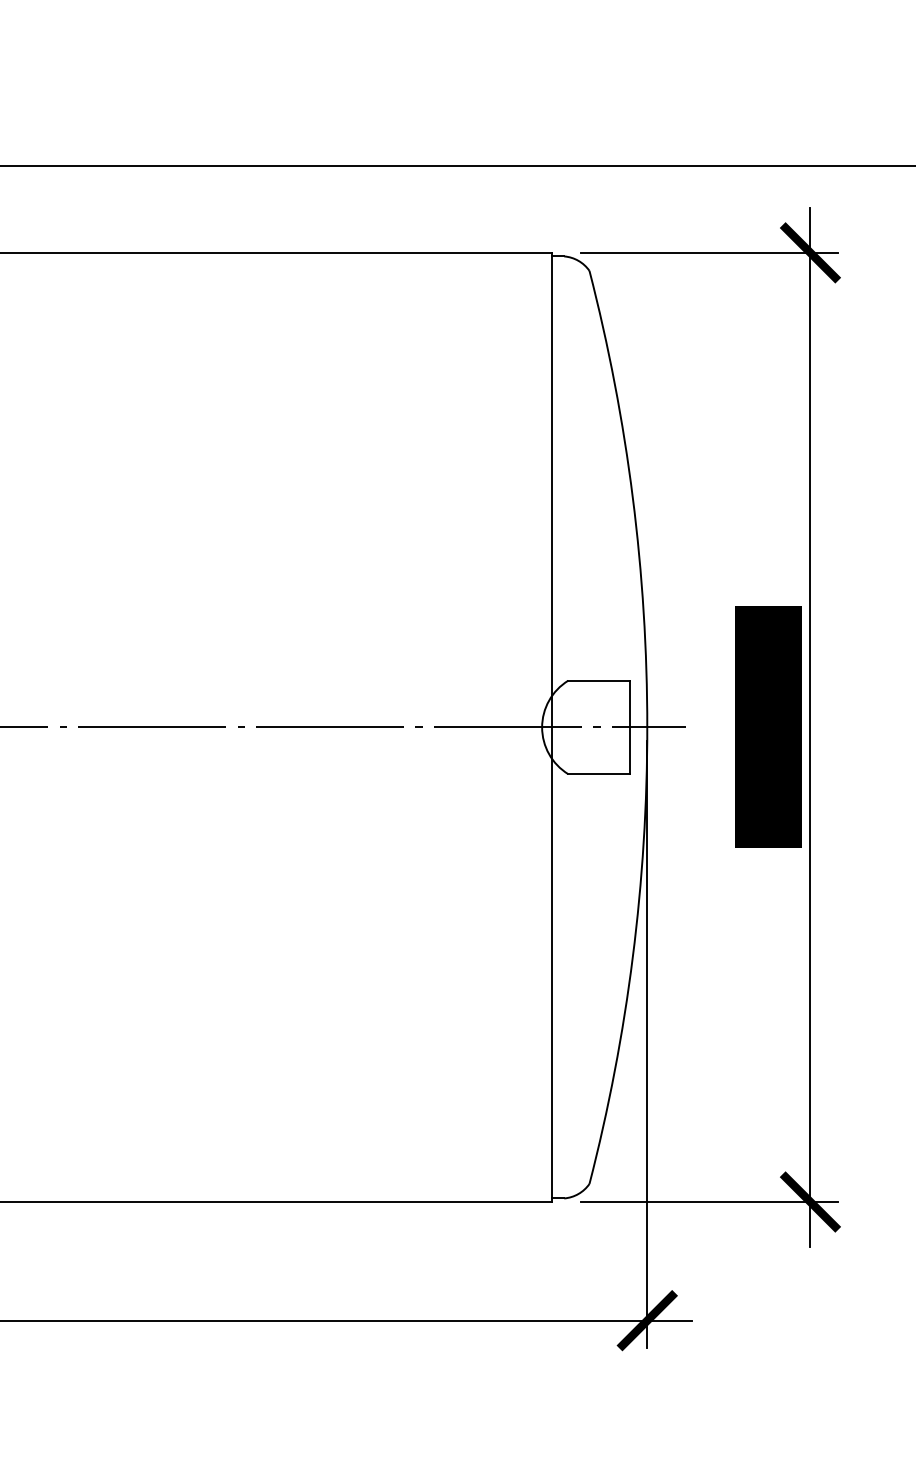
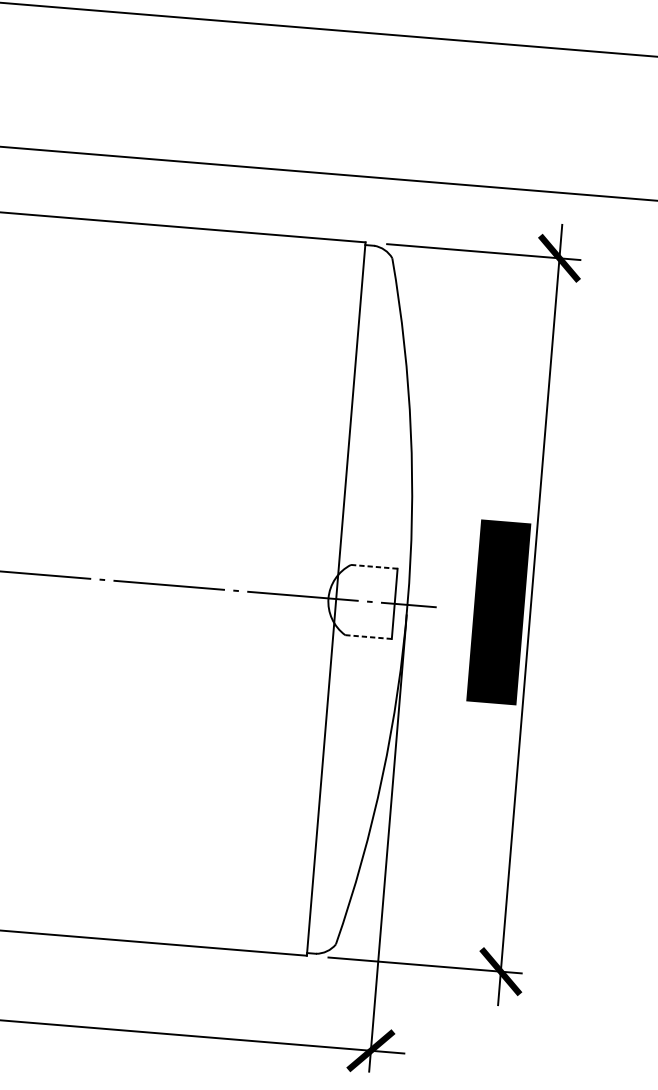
line: (599, 680) -> (374, 566), solid -> dashed
line: (599, 774) -> (368, 637), solid -> dashed

